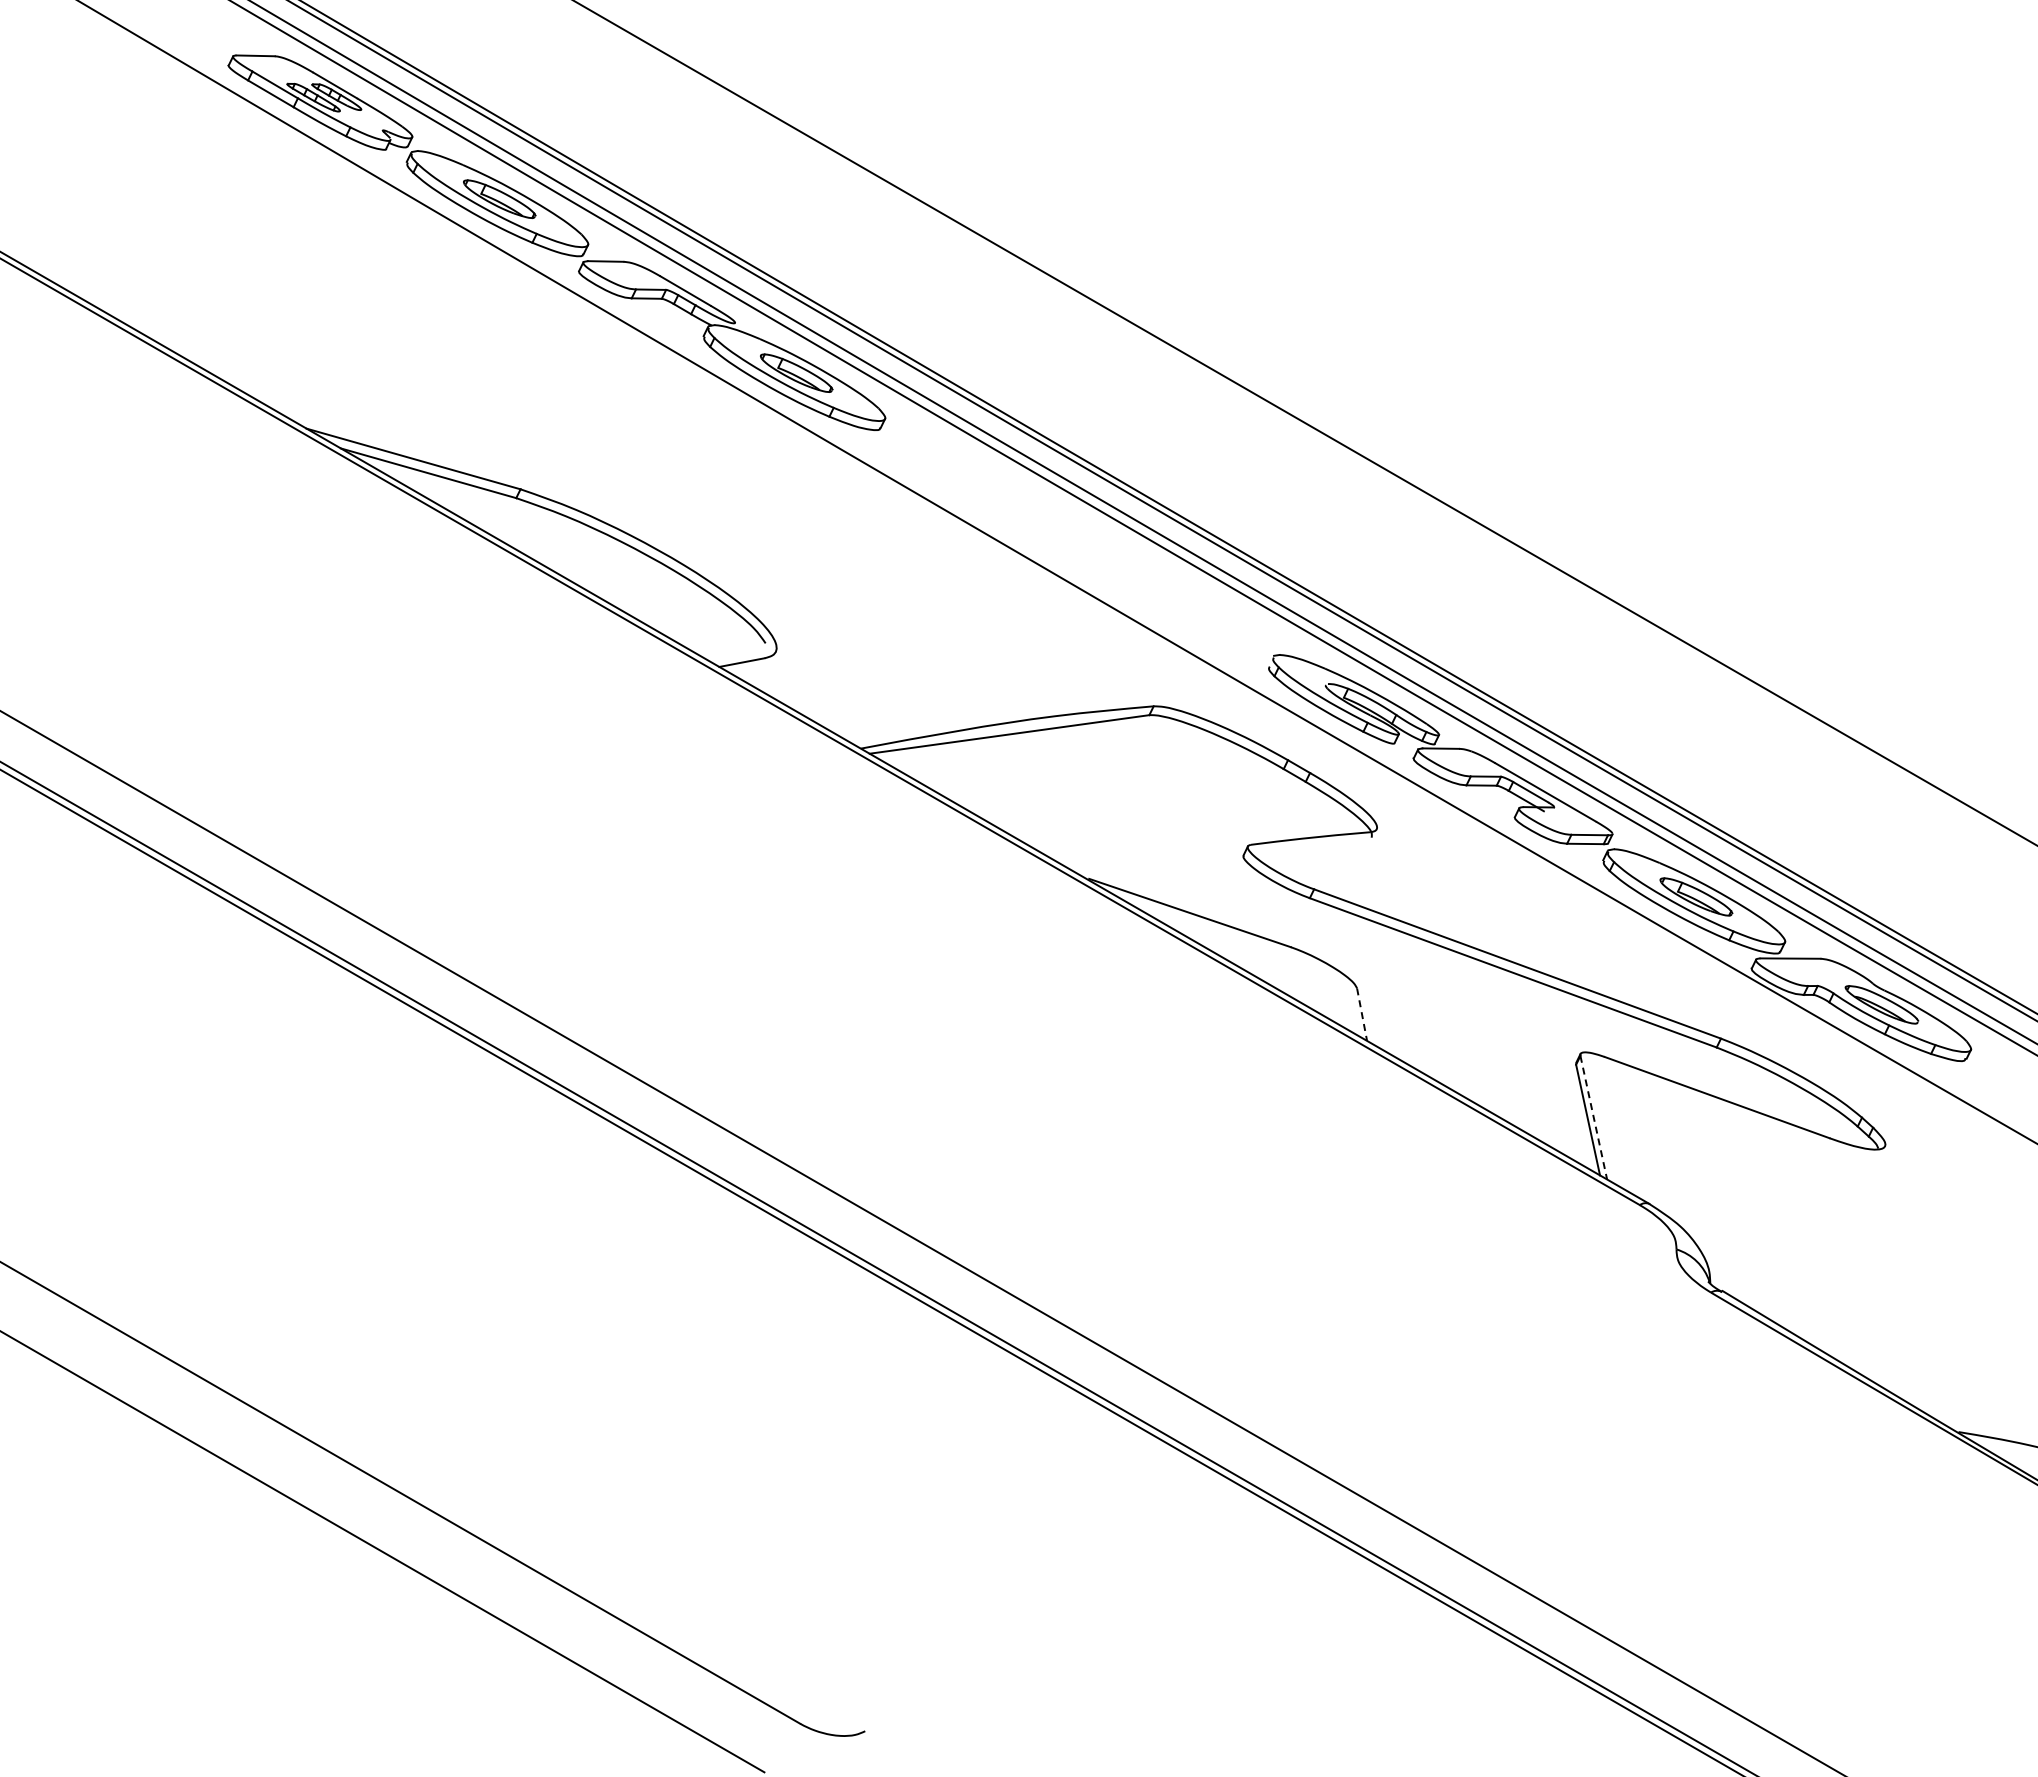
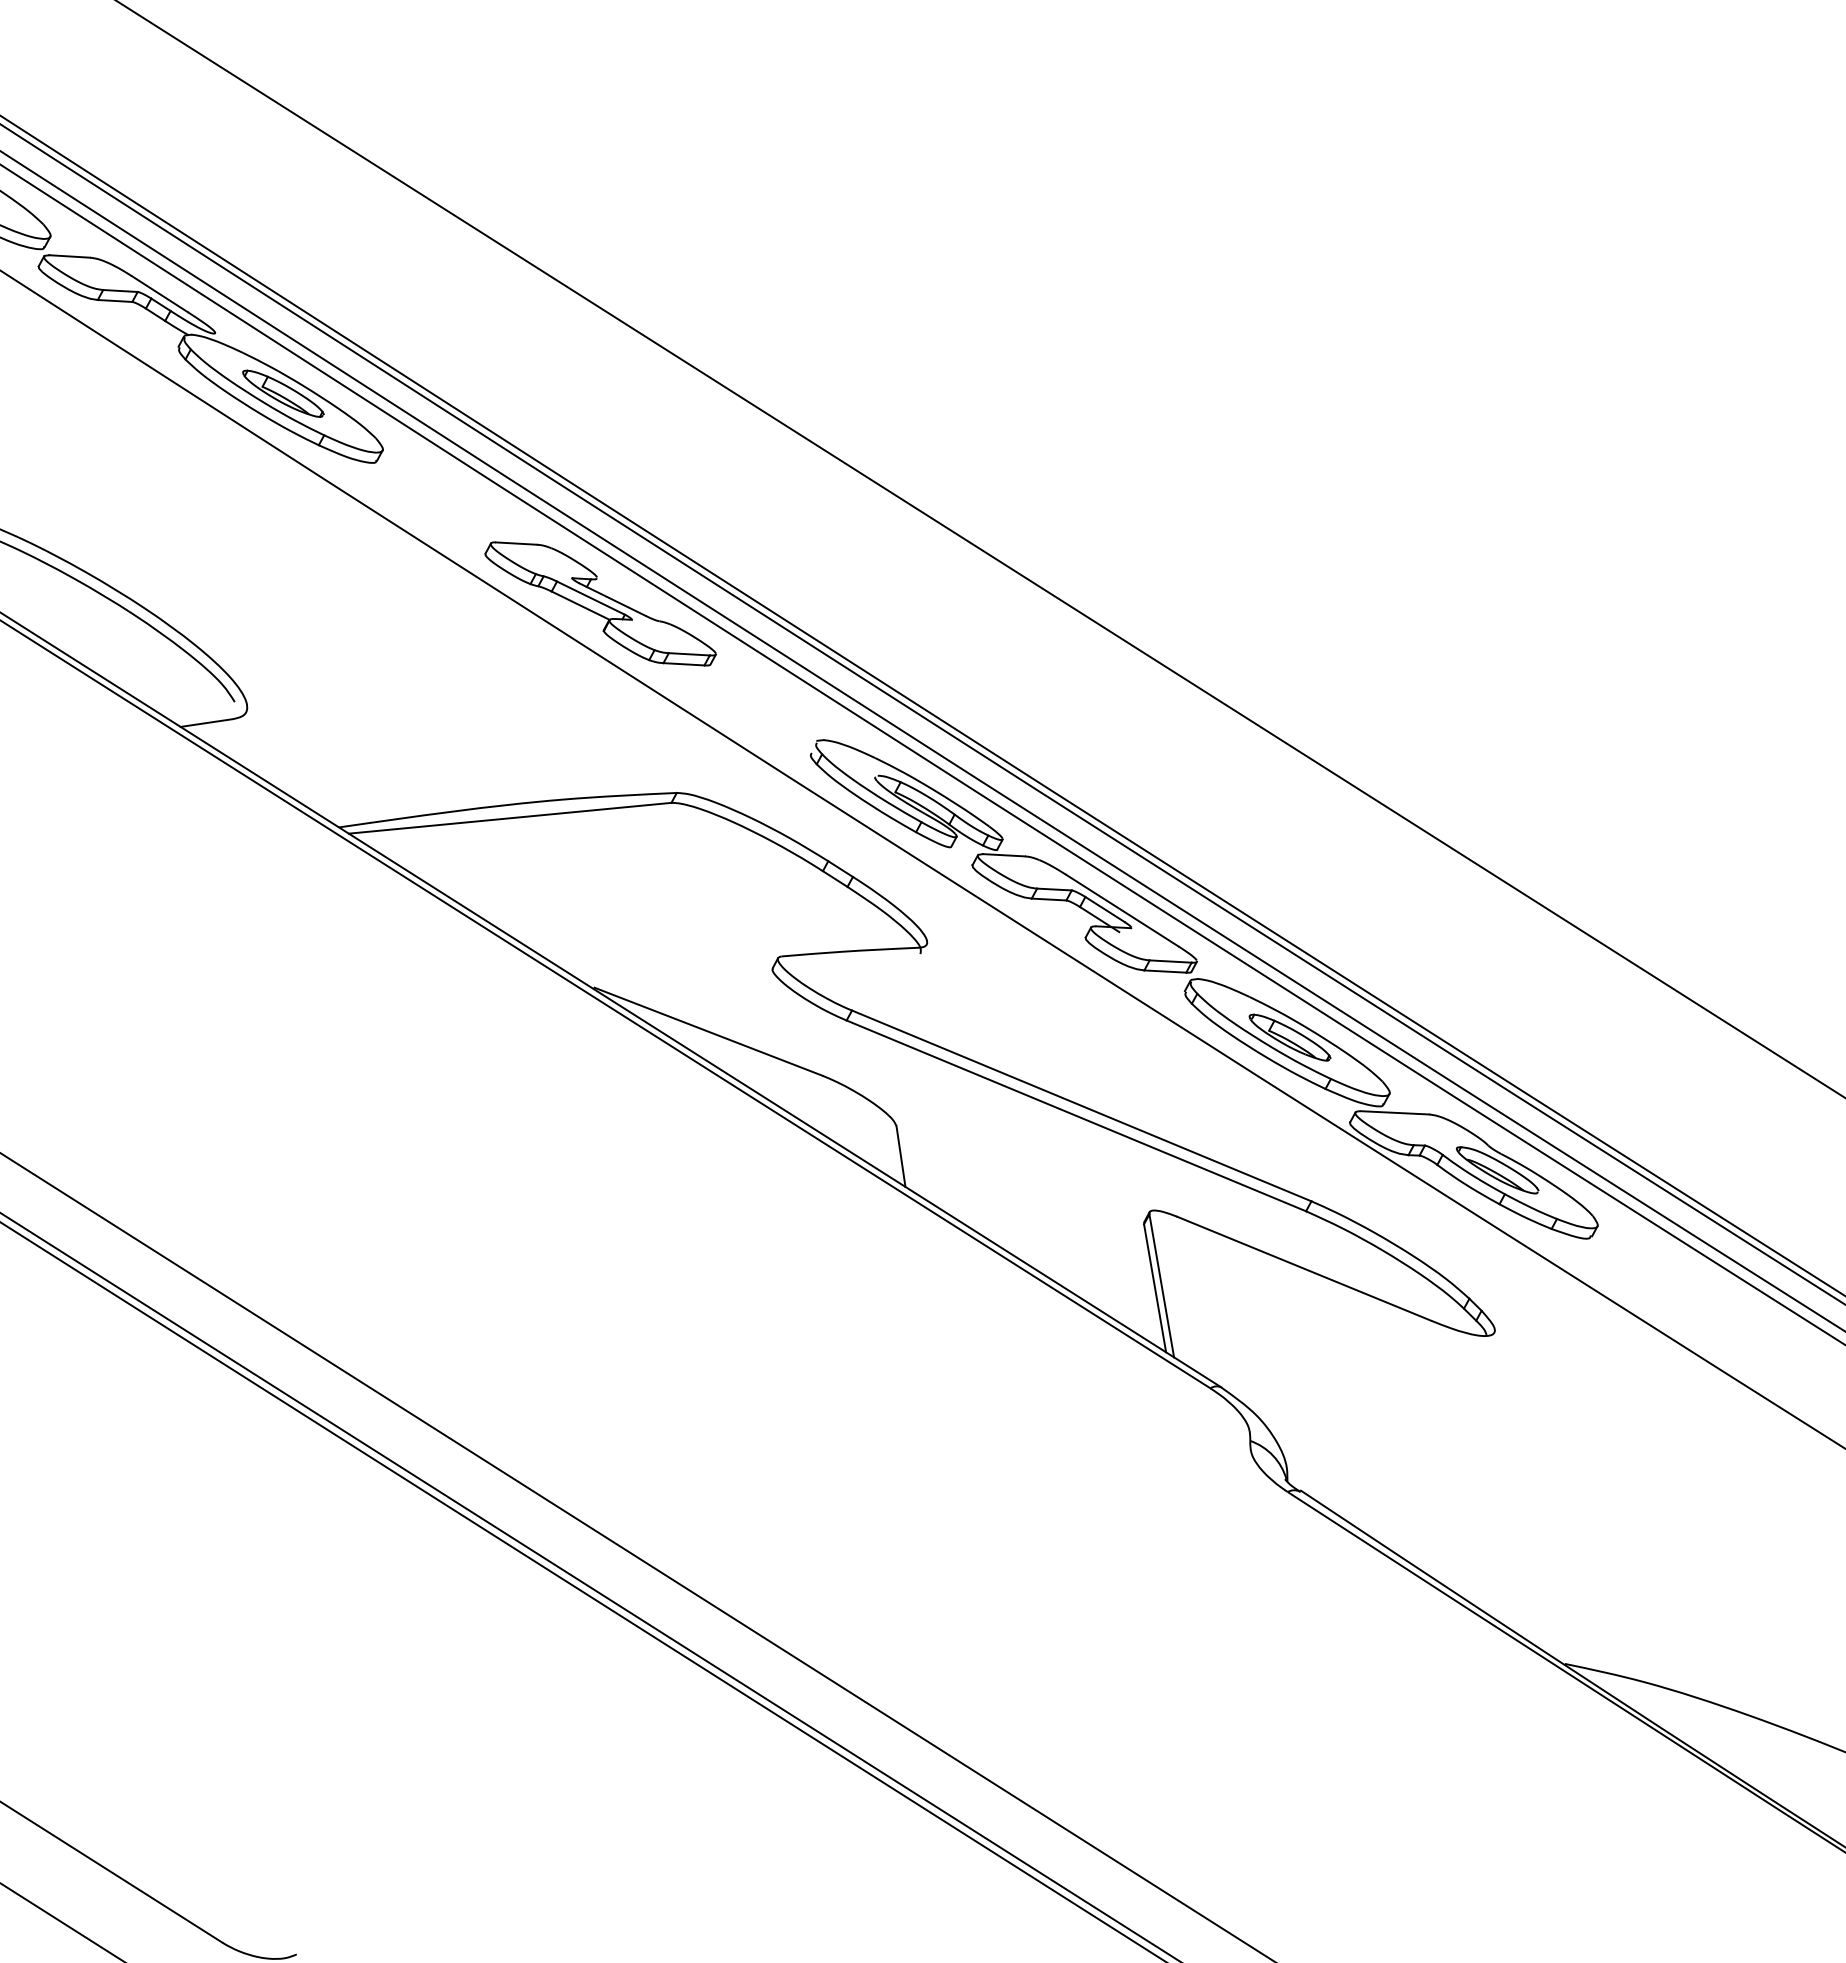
part: (1080, 544) -> (600, 603), added
line: (1362, 1014) -> (901, 1156), dashed -> solid
line: (1593, 1118) -> (1161, 1286), dashed -> solid

